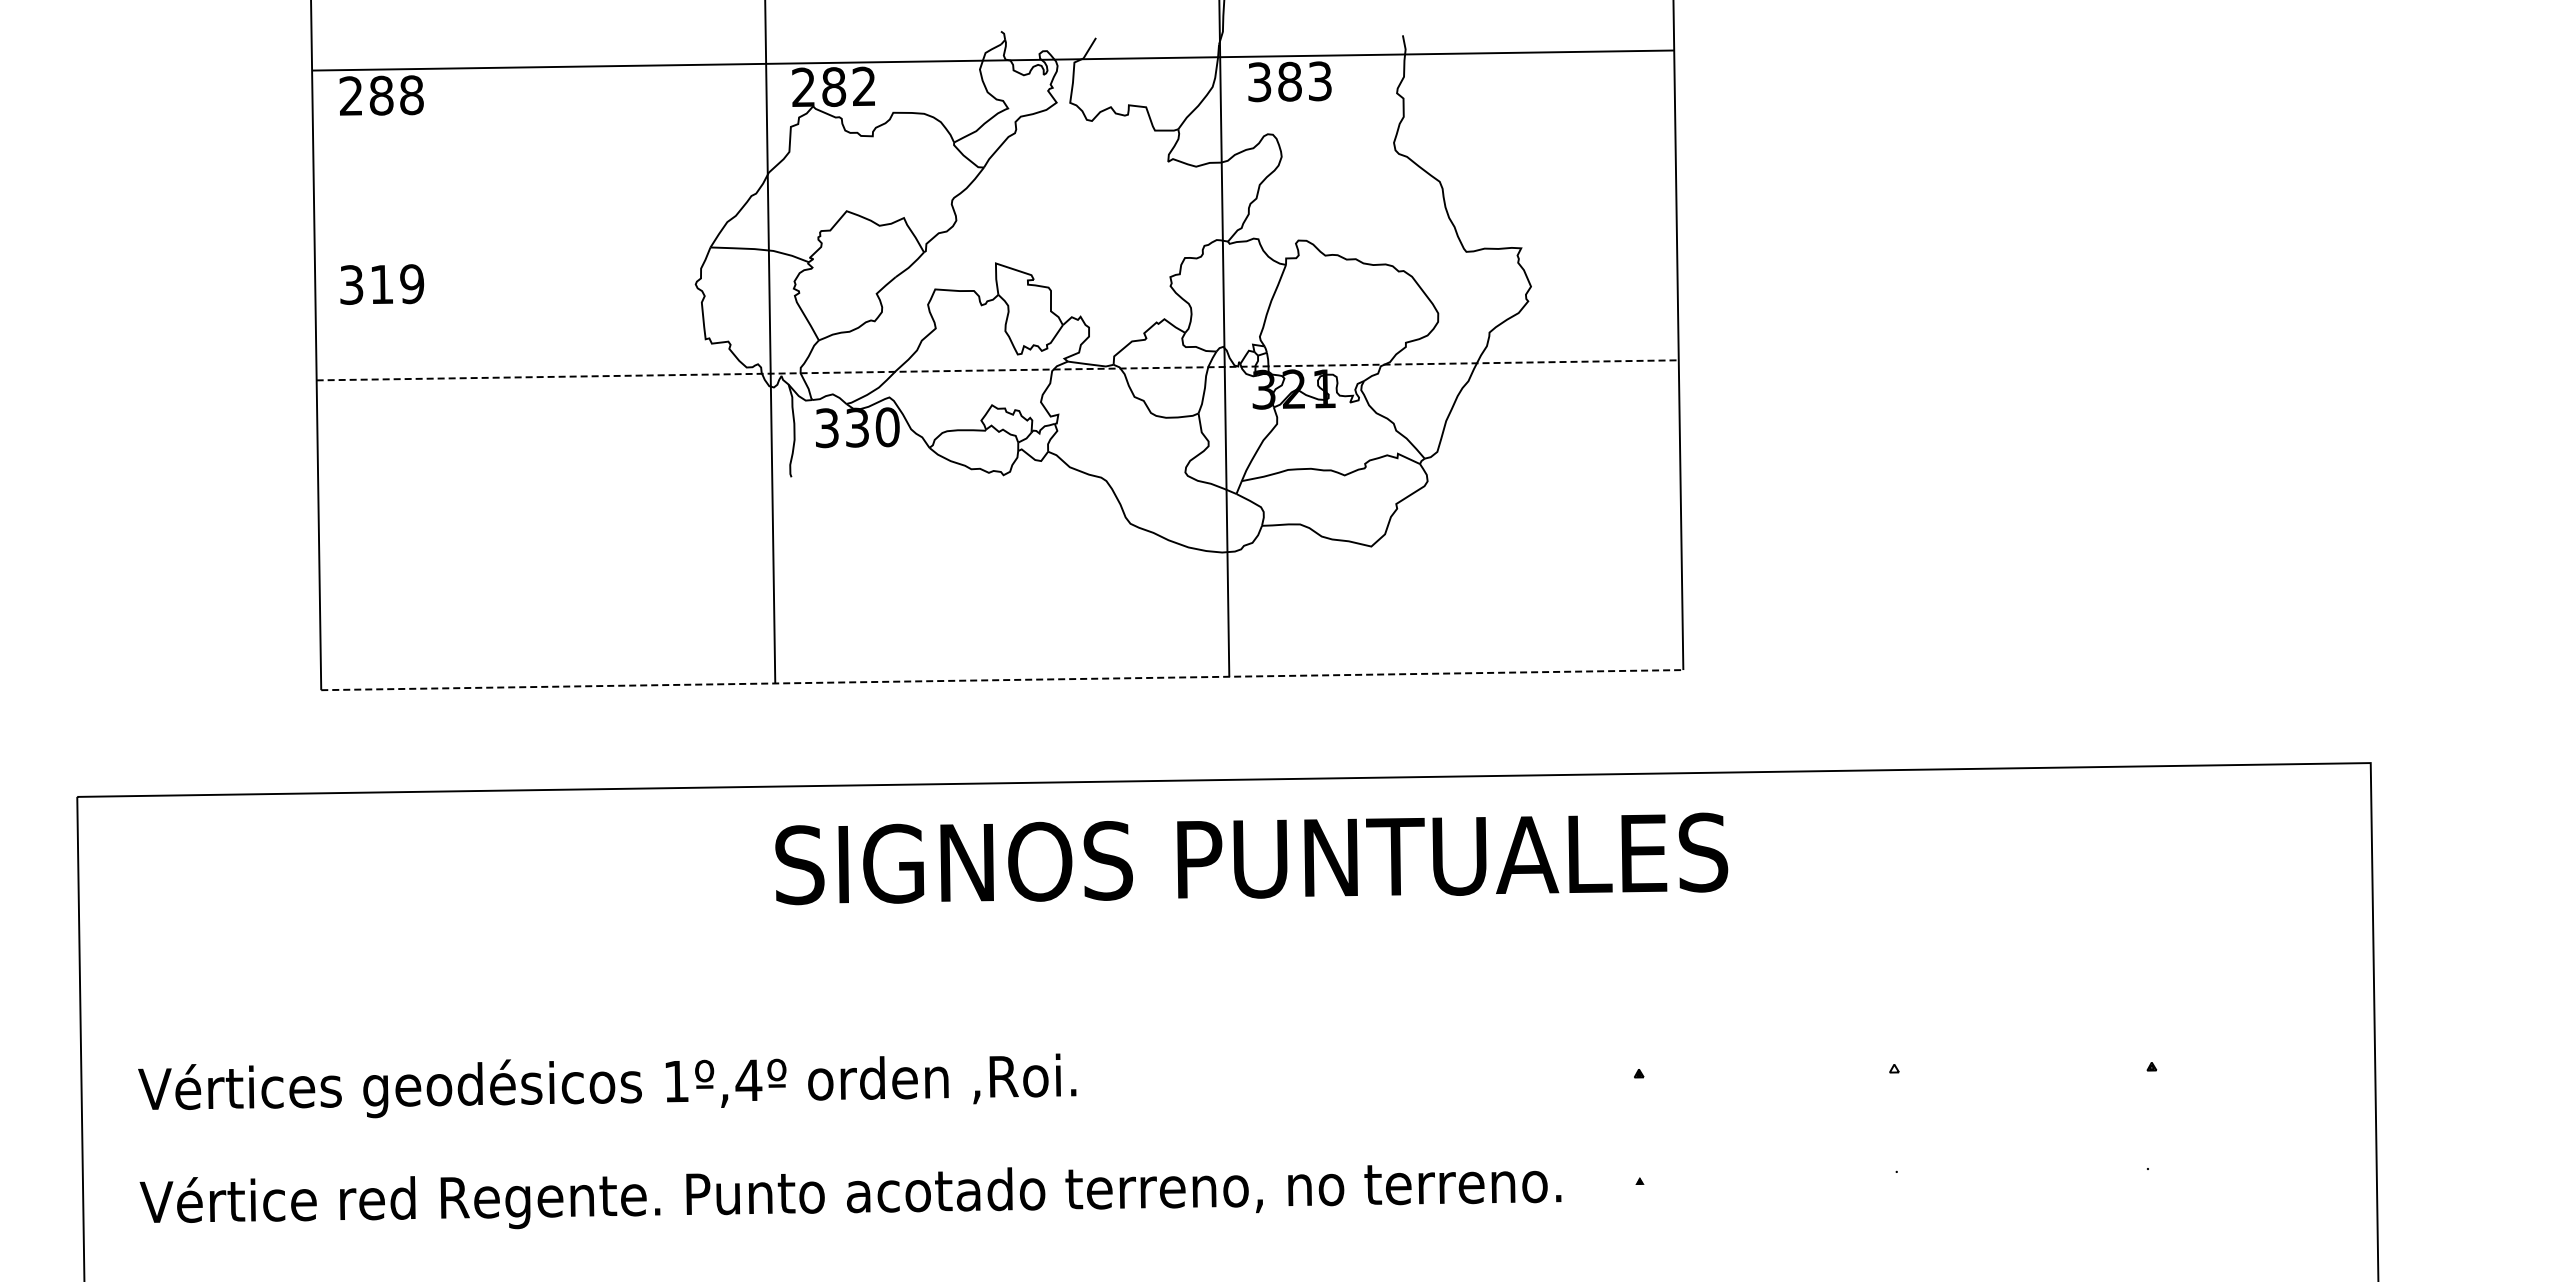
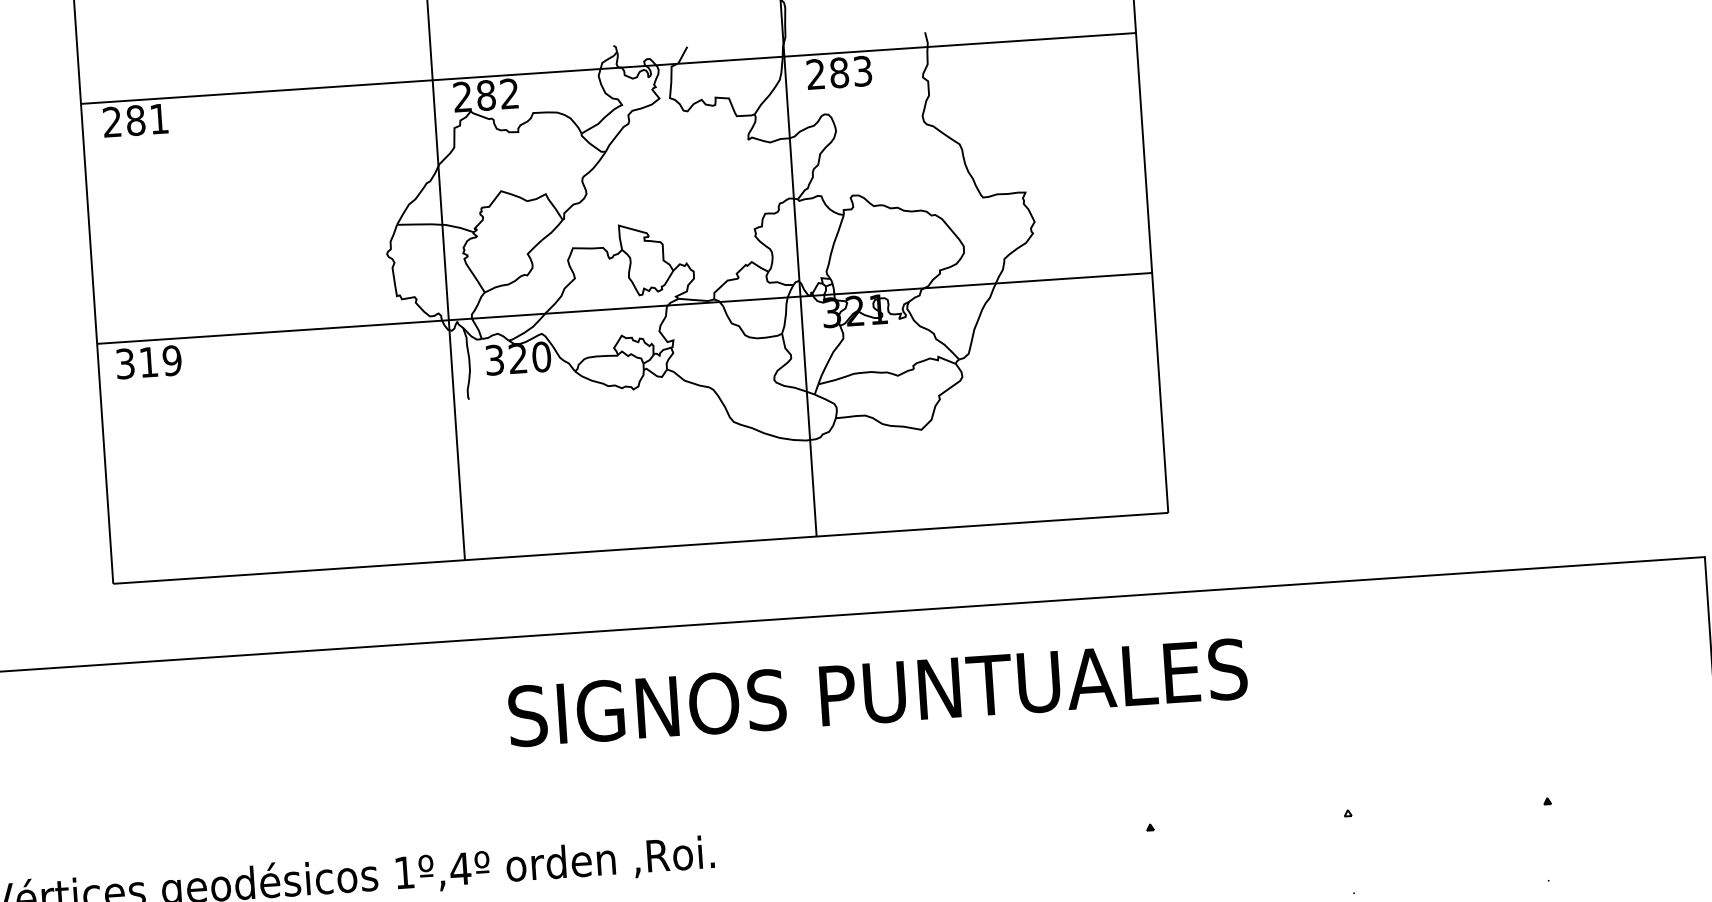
text: (1259, 82) -> (815, 74), 383 -> 283
text: (411, 95) -> (159, 119), 288 -> 281
text: (382, 284) -> (149, 362), moved
line: (998, 370) -> (625, 308), dashed -> solid
text: (856, 427) -> (517, 358), 330 -> 320
line: (1002, 680) -> (640, 548), dashed -> solid
text: (1251, 858) -> (877, 692), moved

